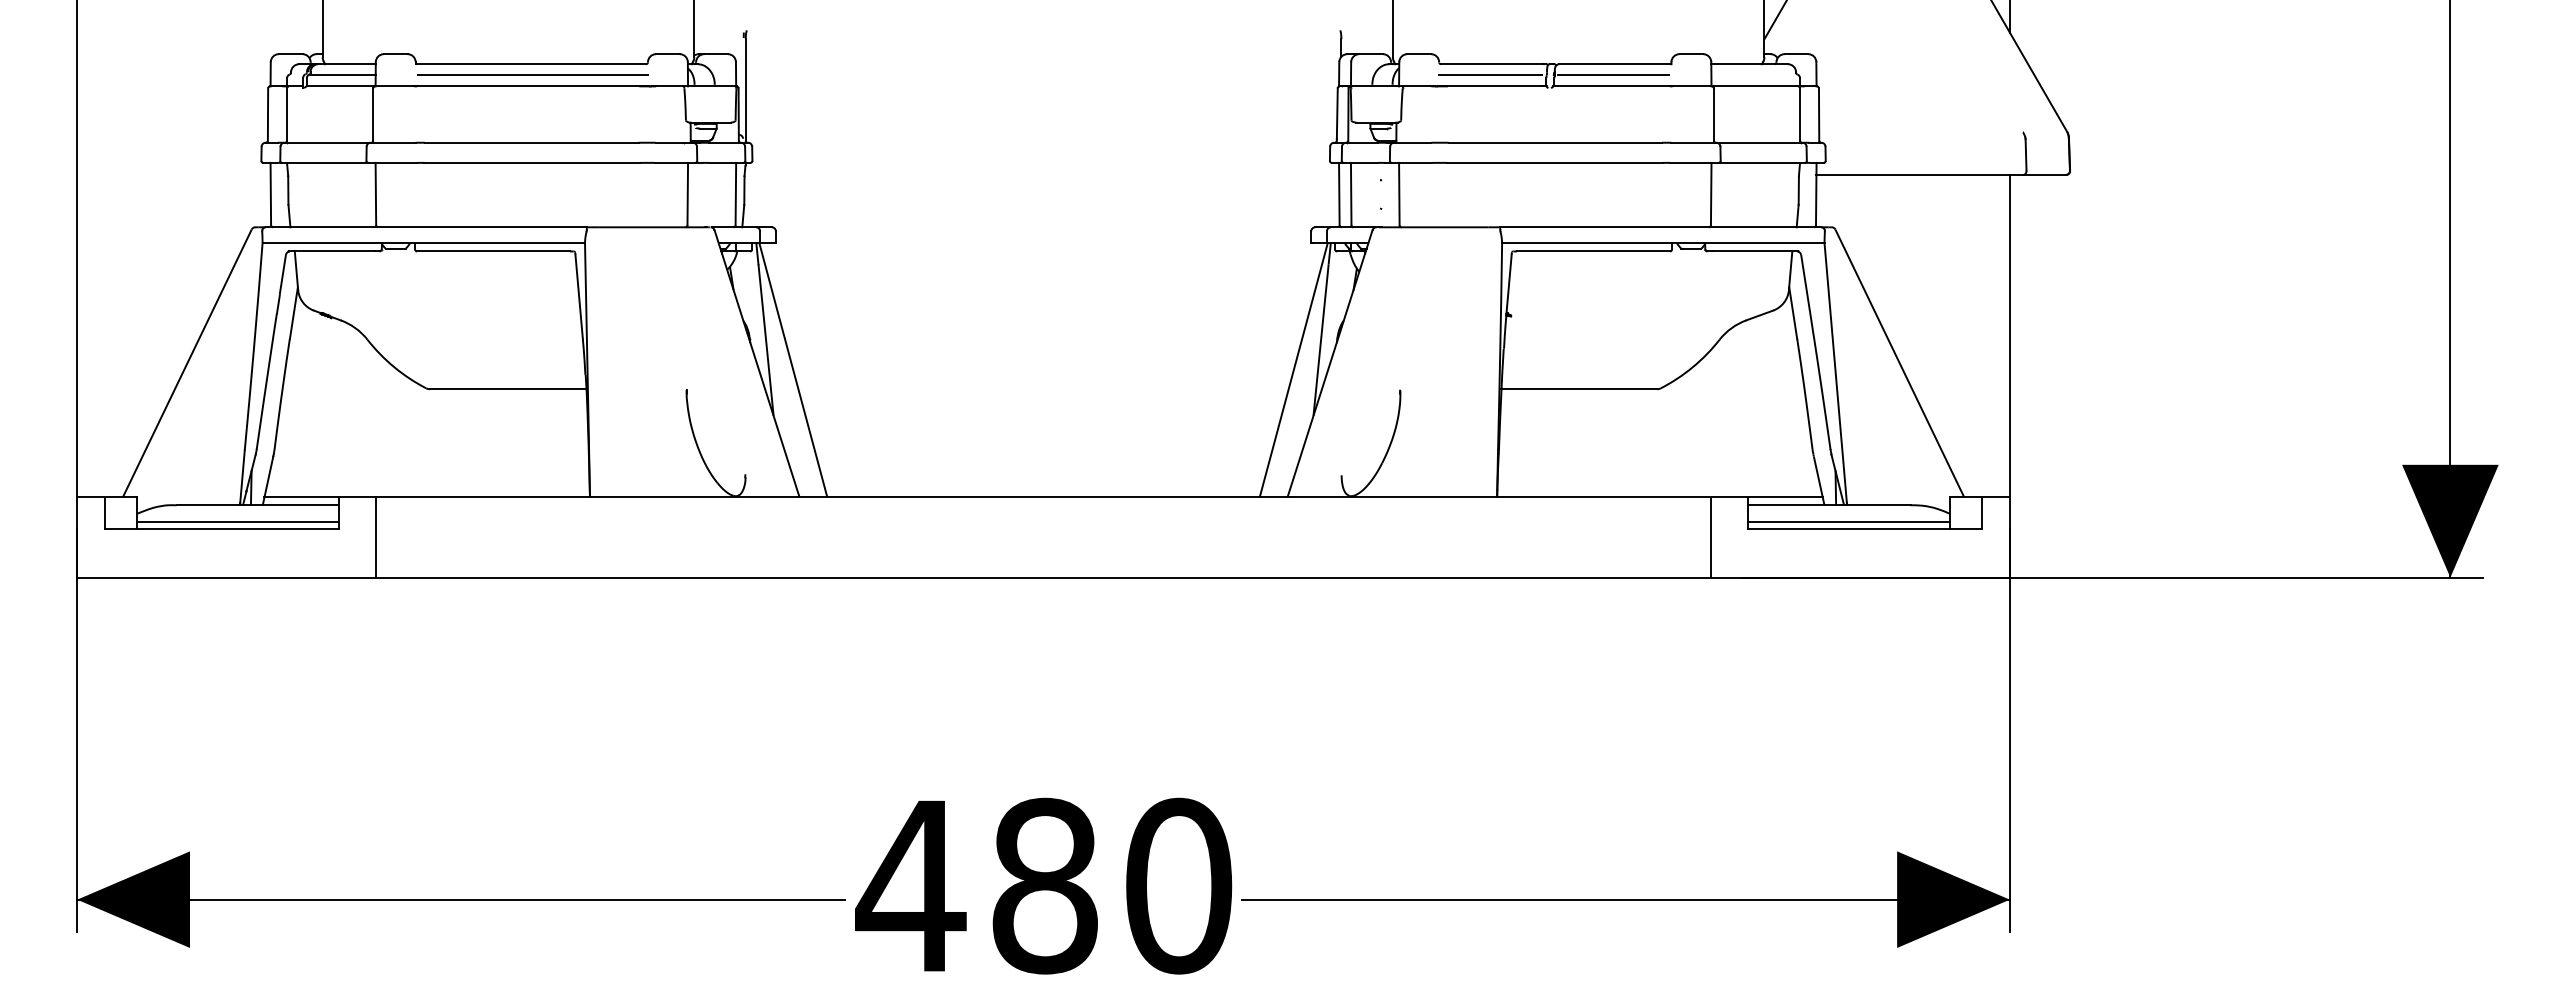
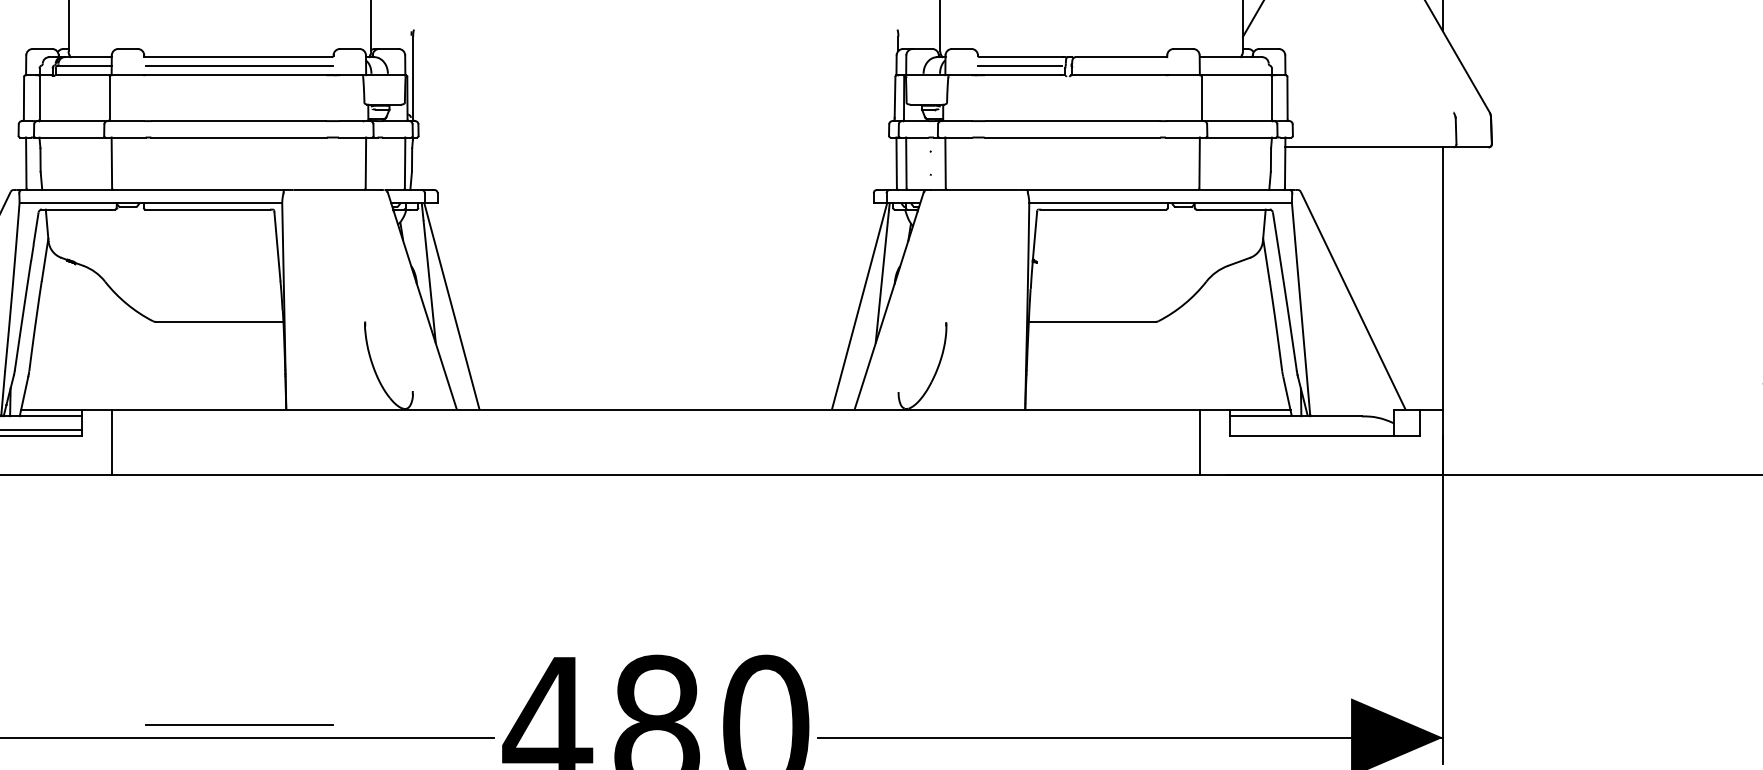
line: (1613, 74) -> (1120, 65), removed
line: (1849, 522) -> (1312, 430), removed
line: (532, 883) -> (239, 724), added

